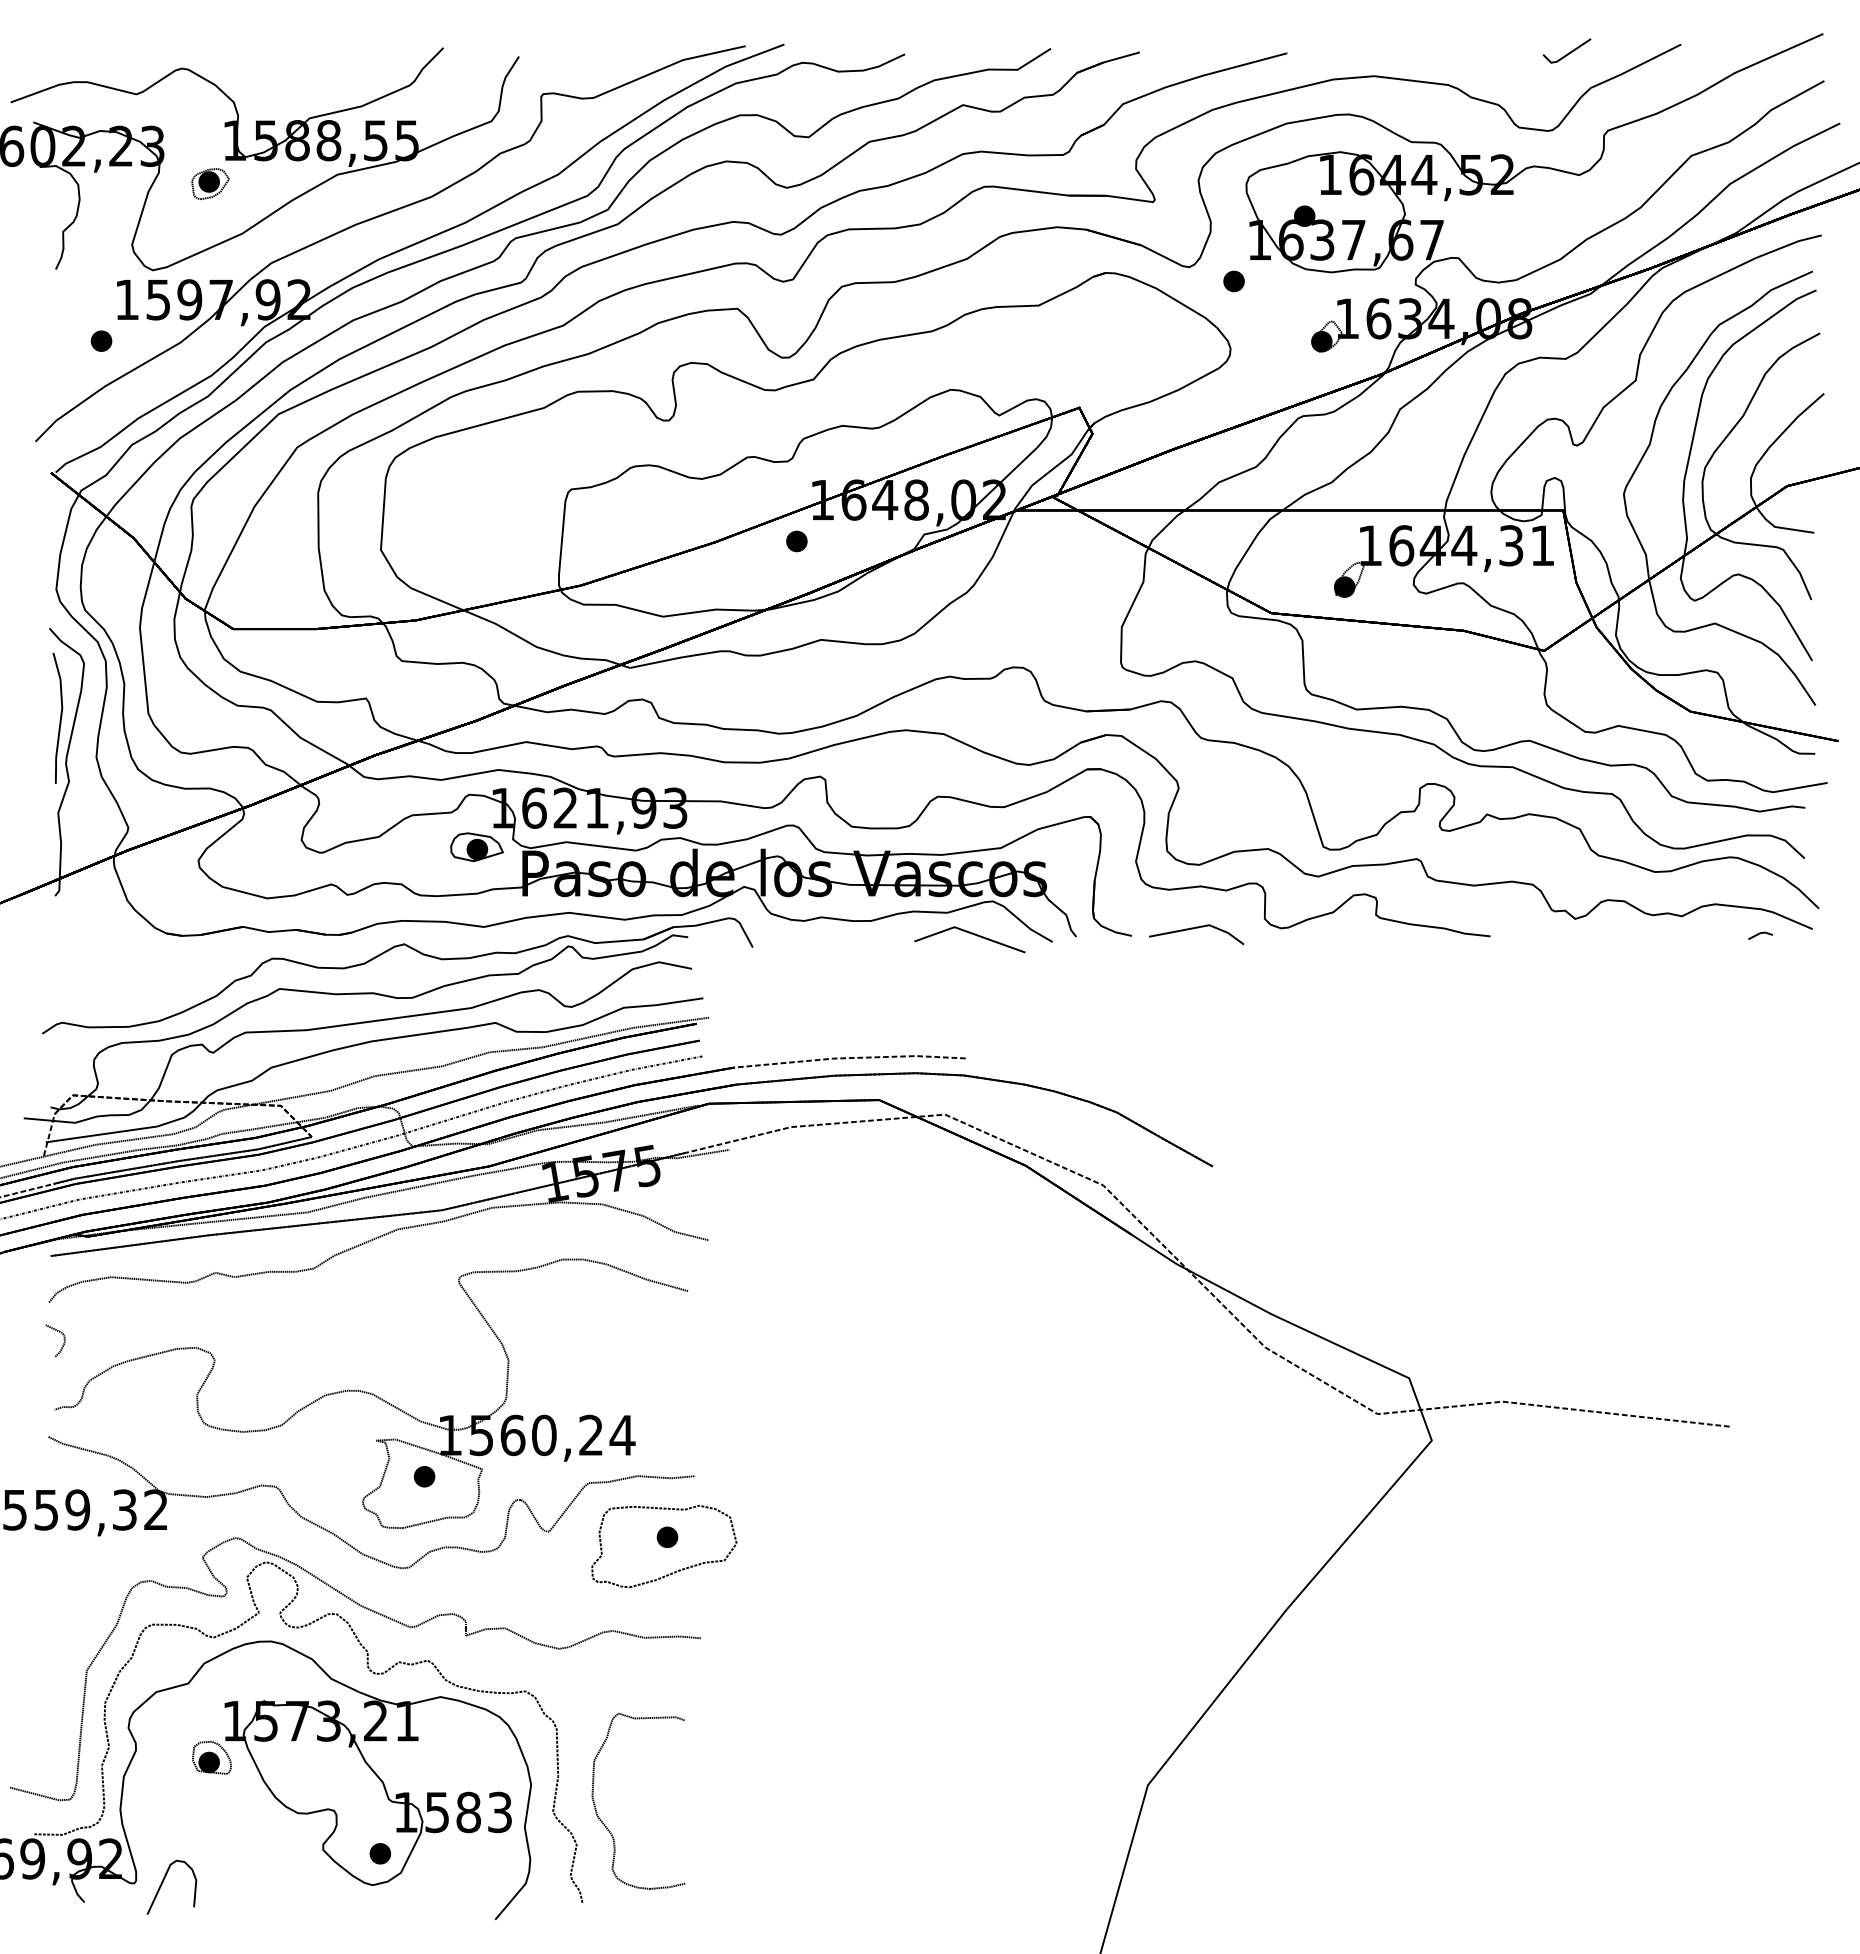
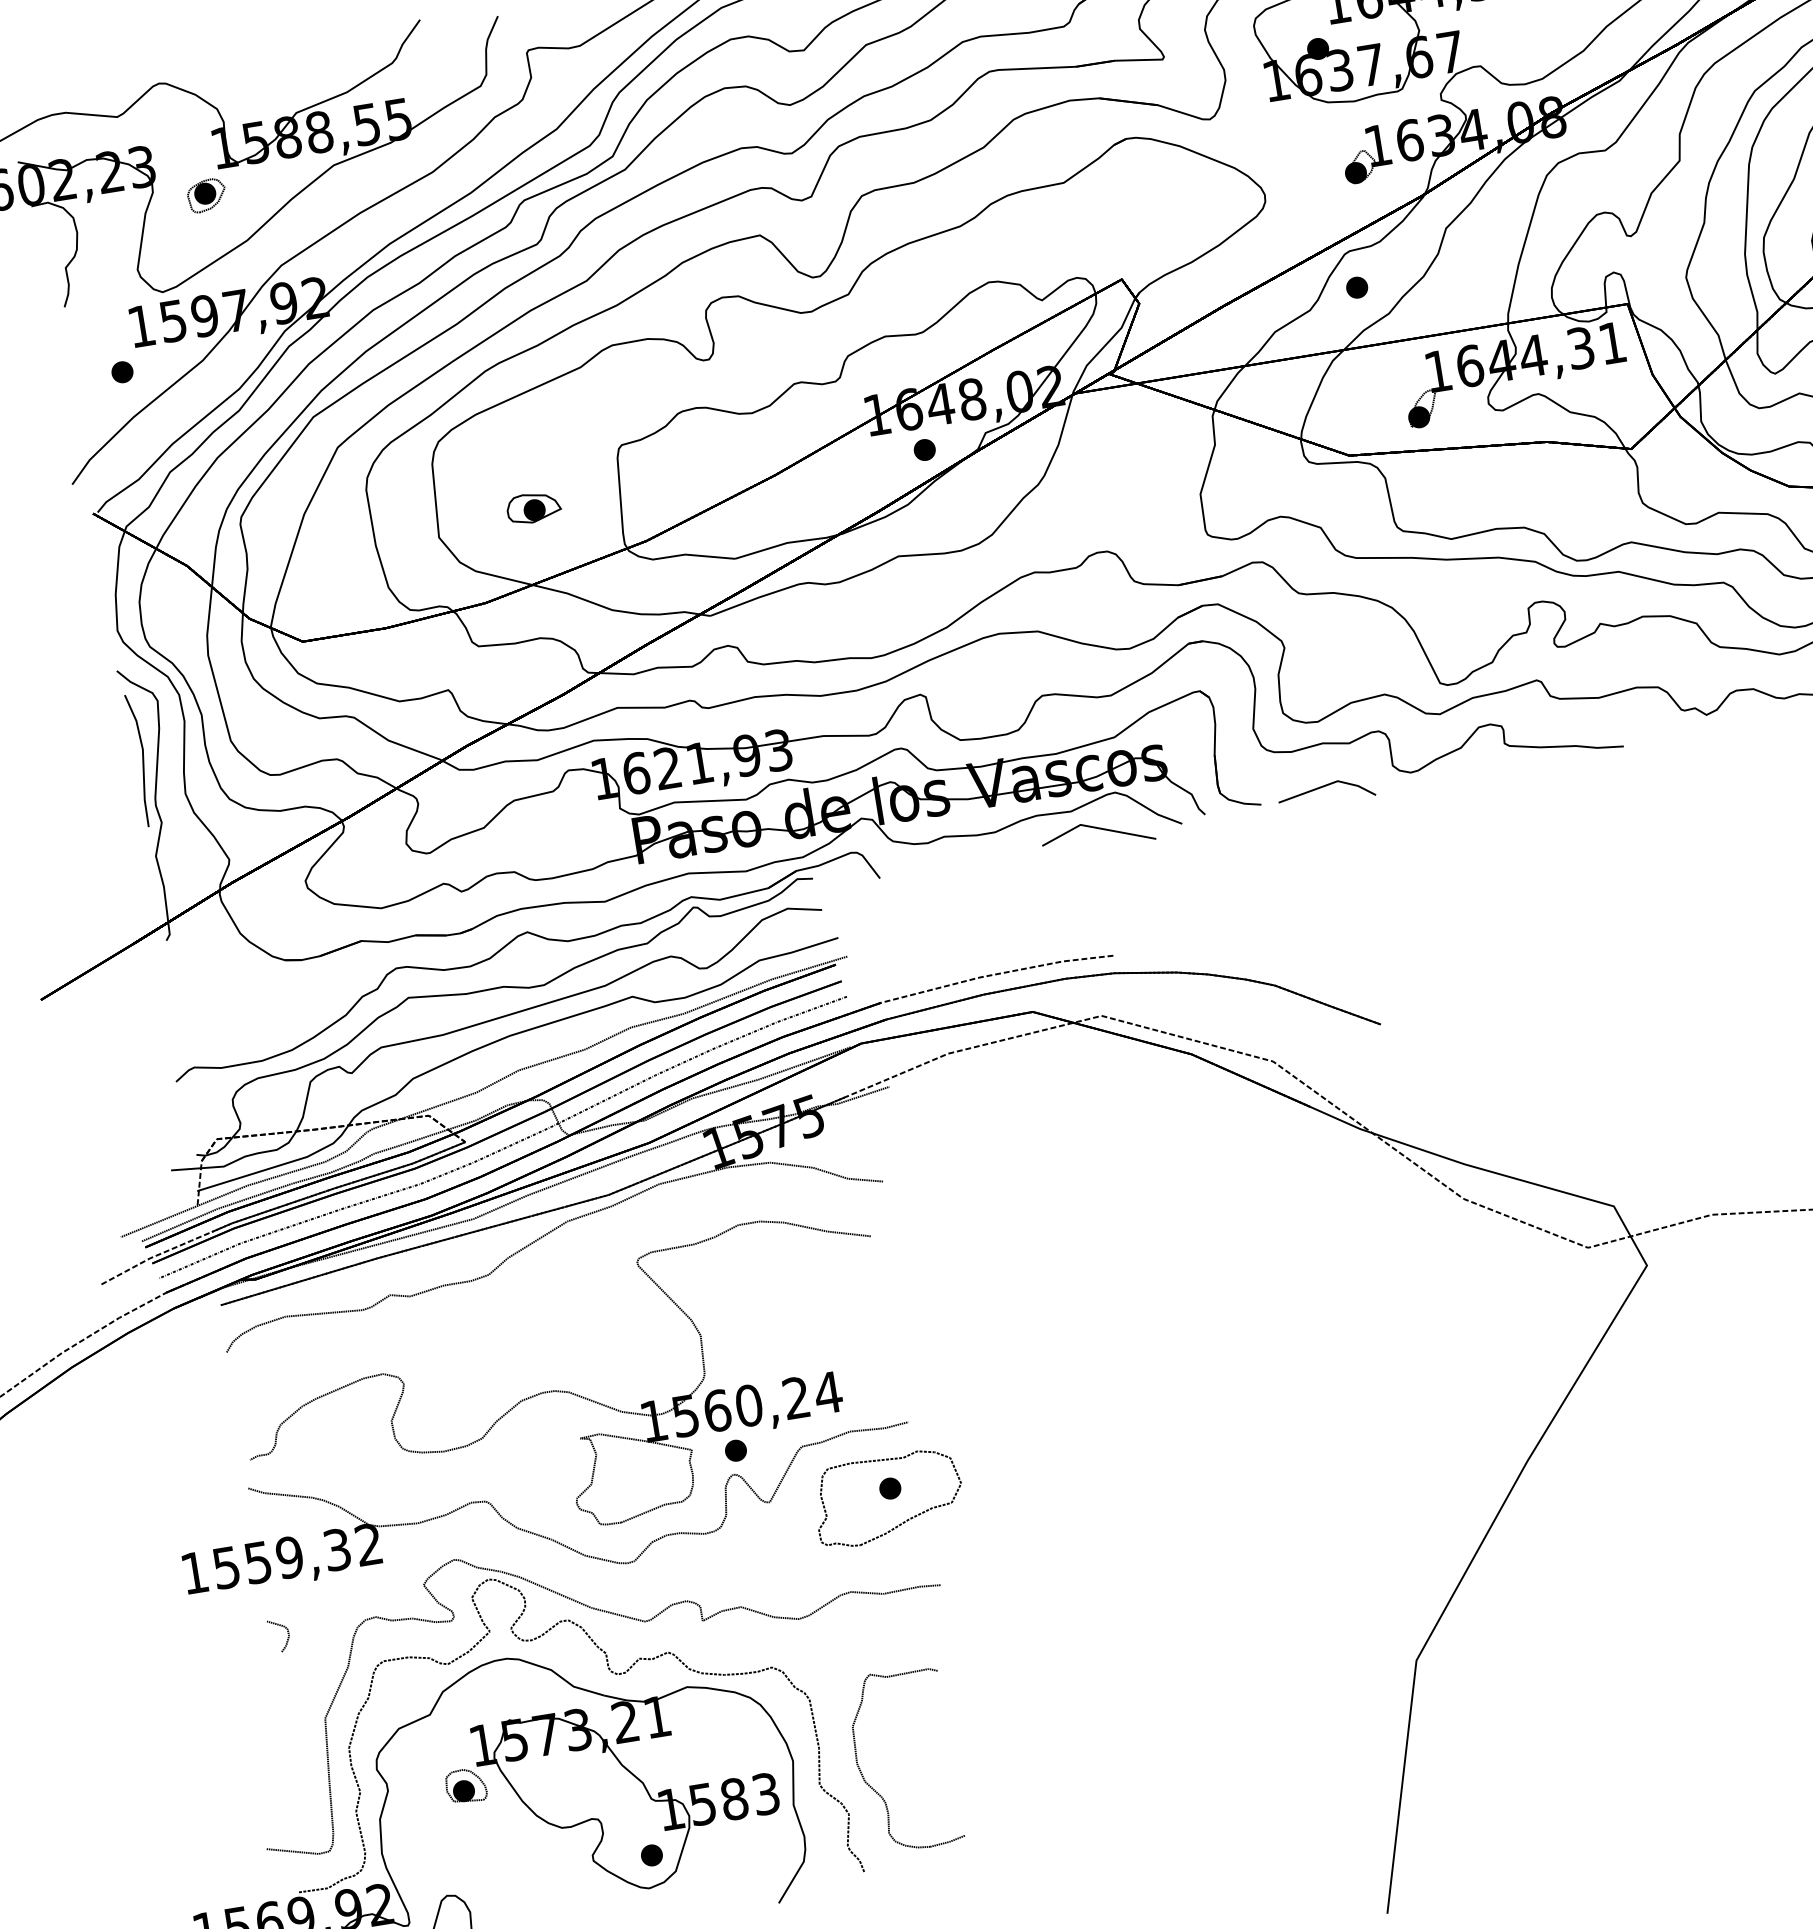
part: (1233, 281) -> (1356, 287), moved
part: (796, 541) -> (924, 450), moved
part: (476, 846) -> (533, 507), moved
curve: (63, 1340) -> (287, 1634), moved
part: (424, 1476) -> (735, 1450), moved

